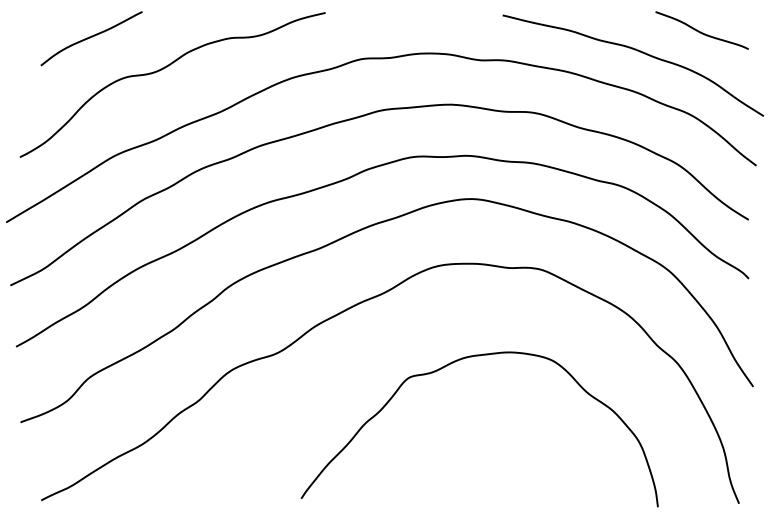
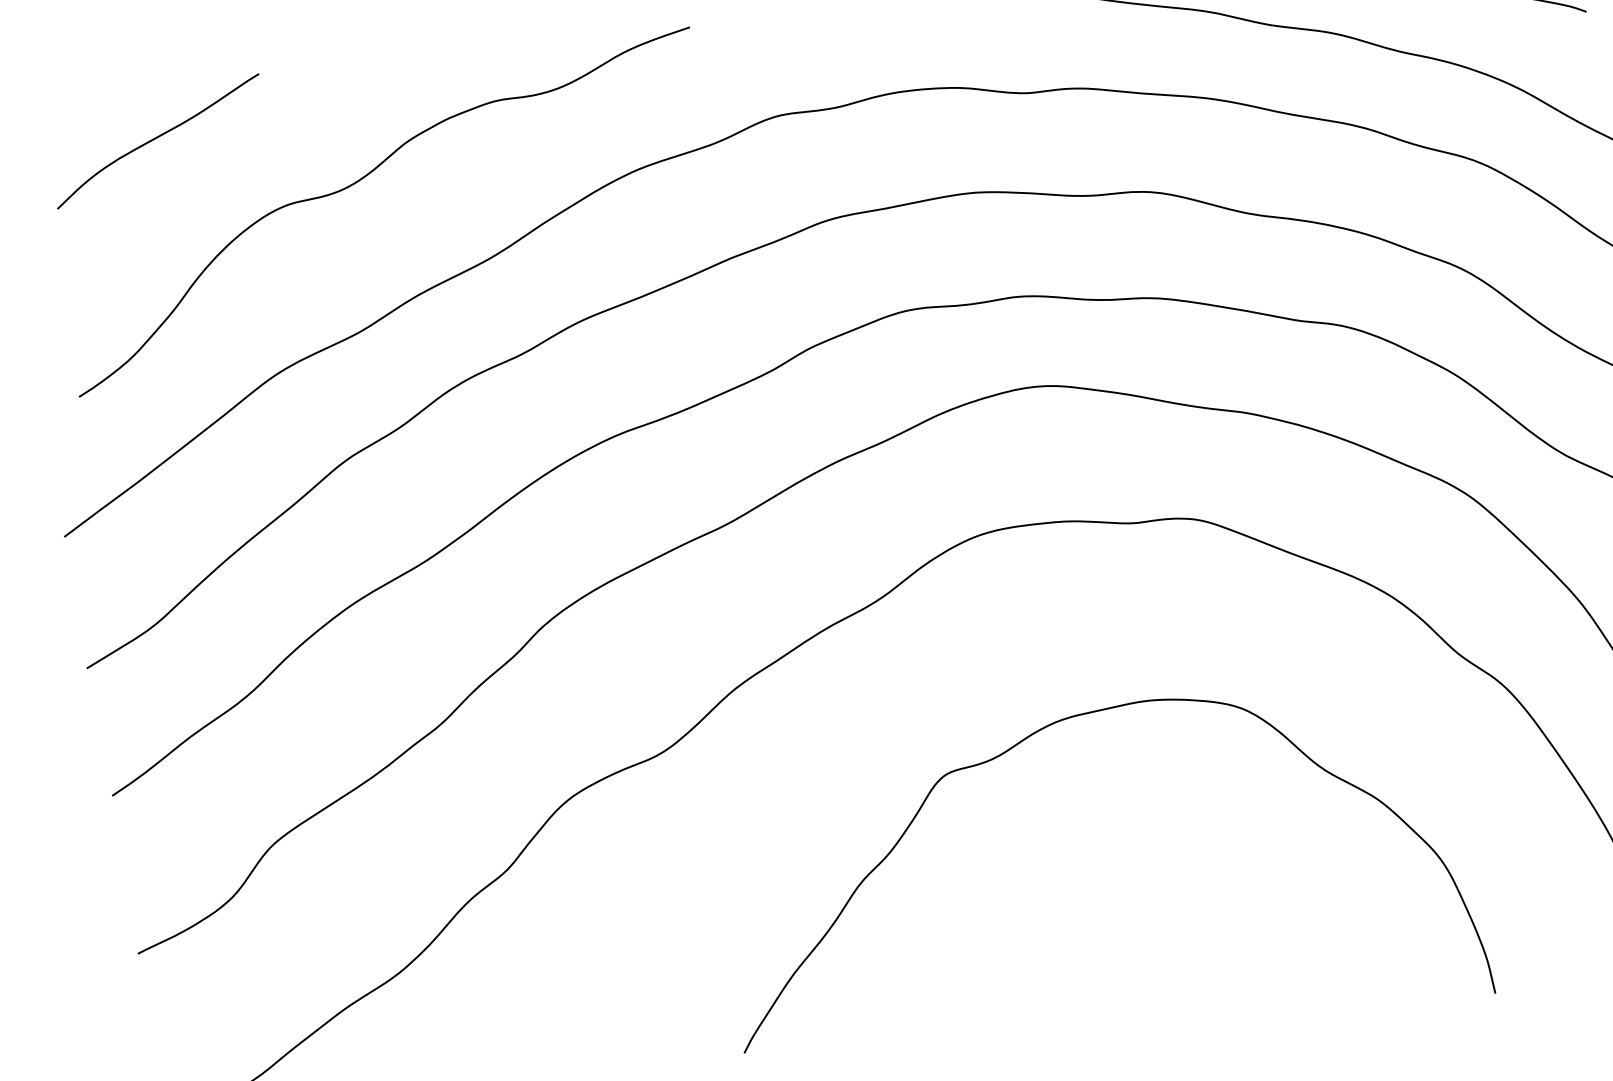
curve: (91, 37) -> (157, 138), moved

